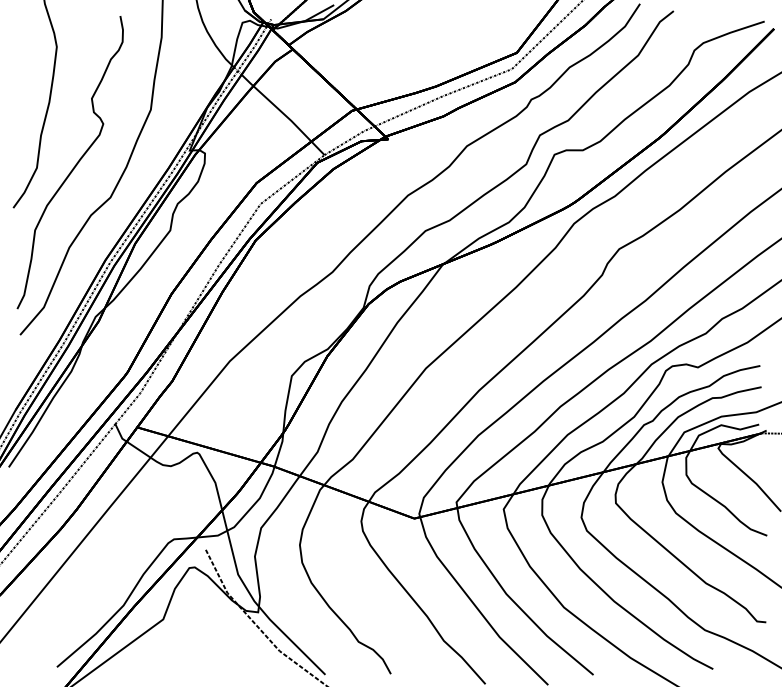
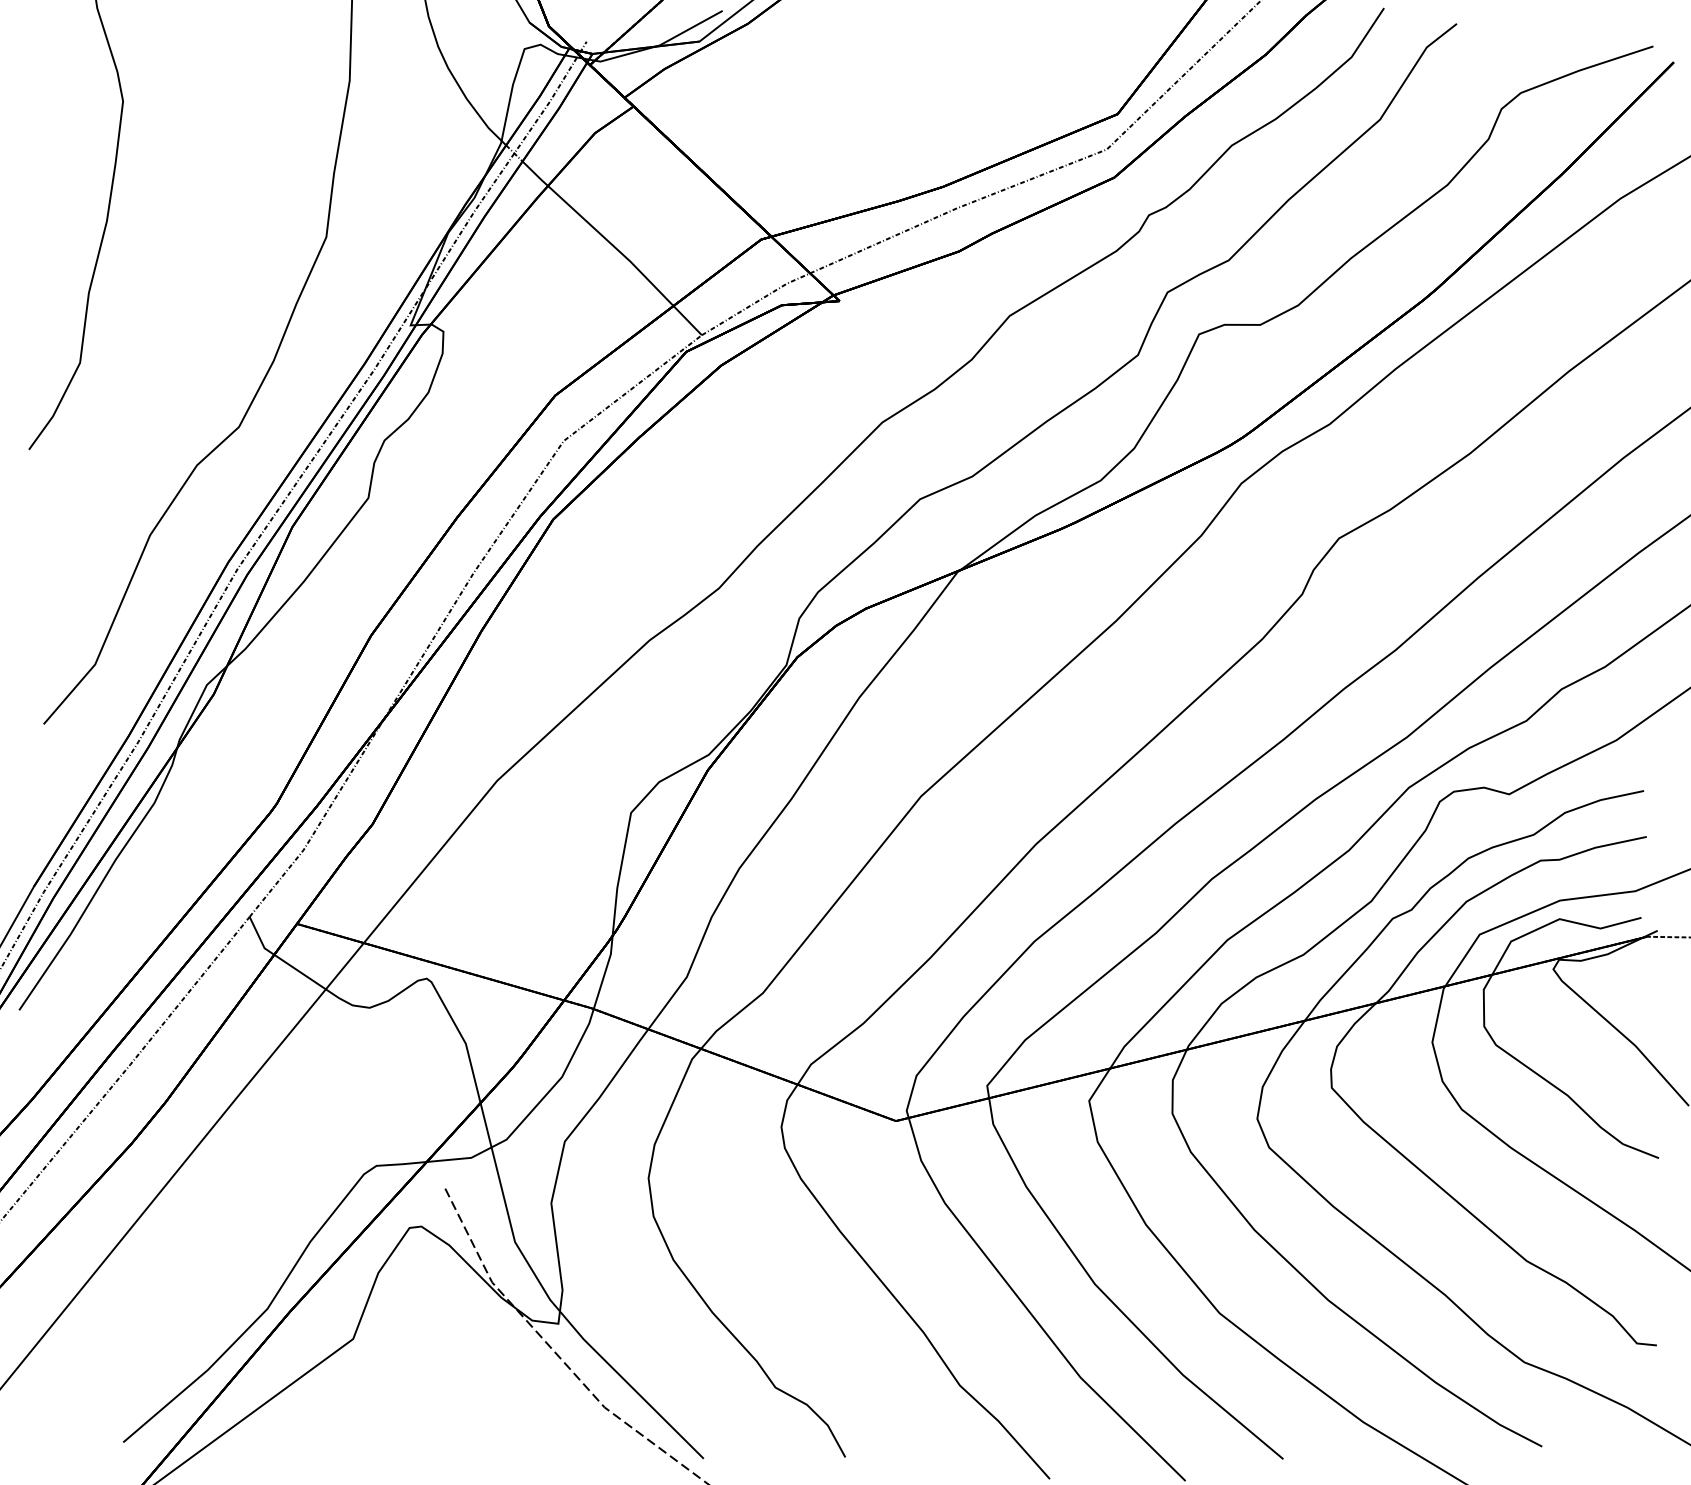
curve: (74, 165) -> (161, 357), removed

